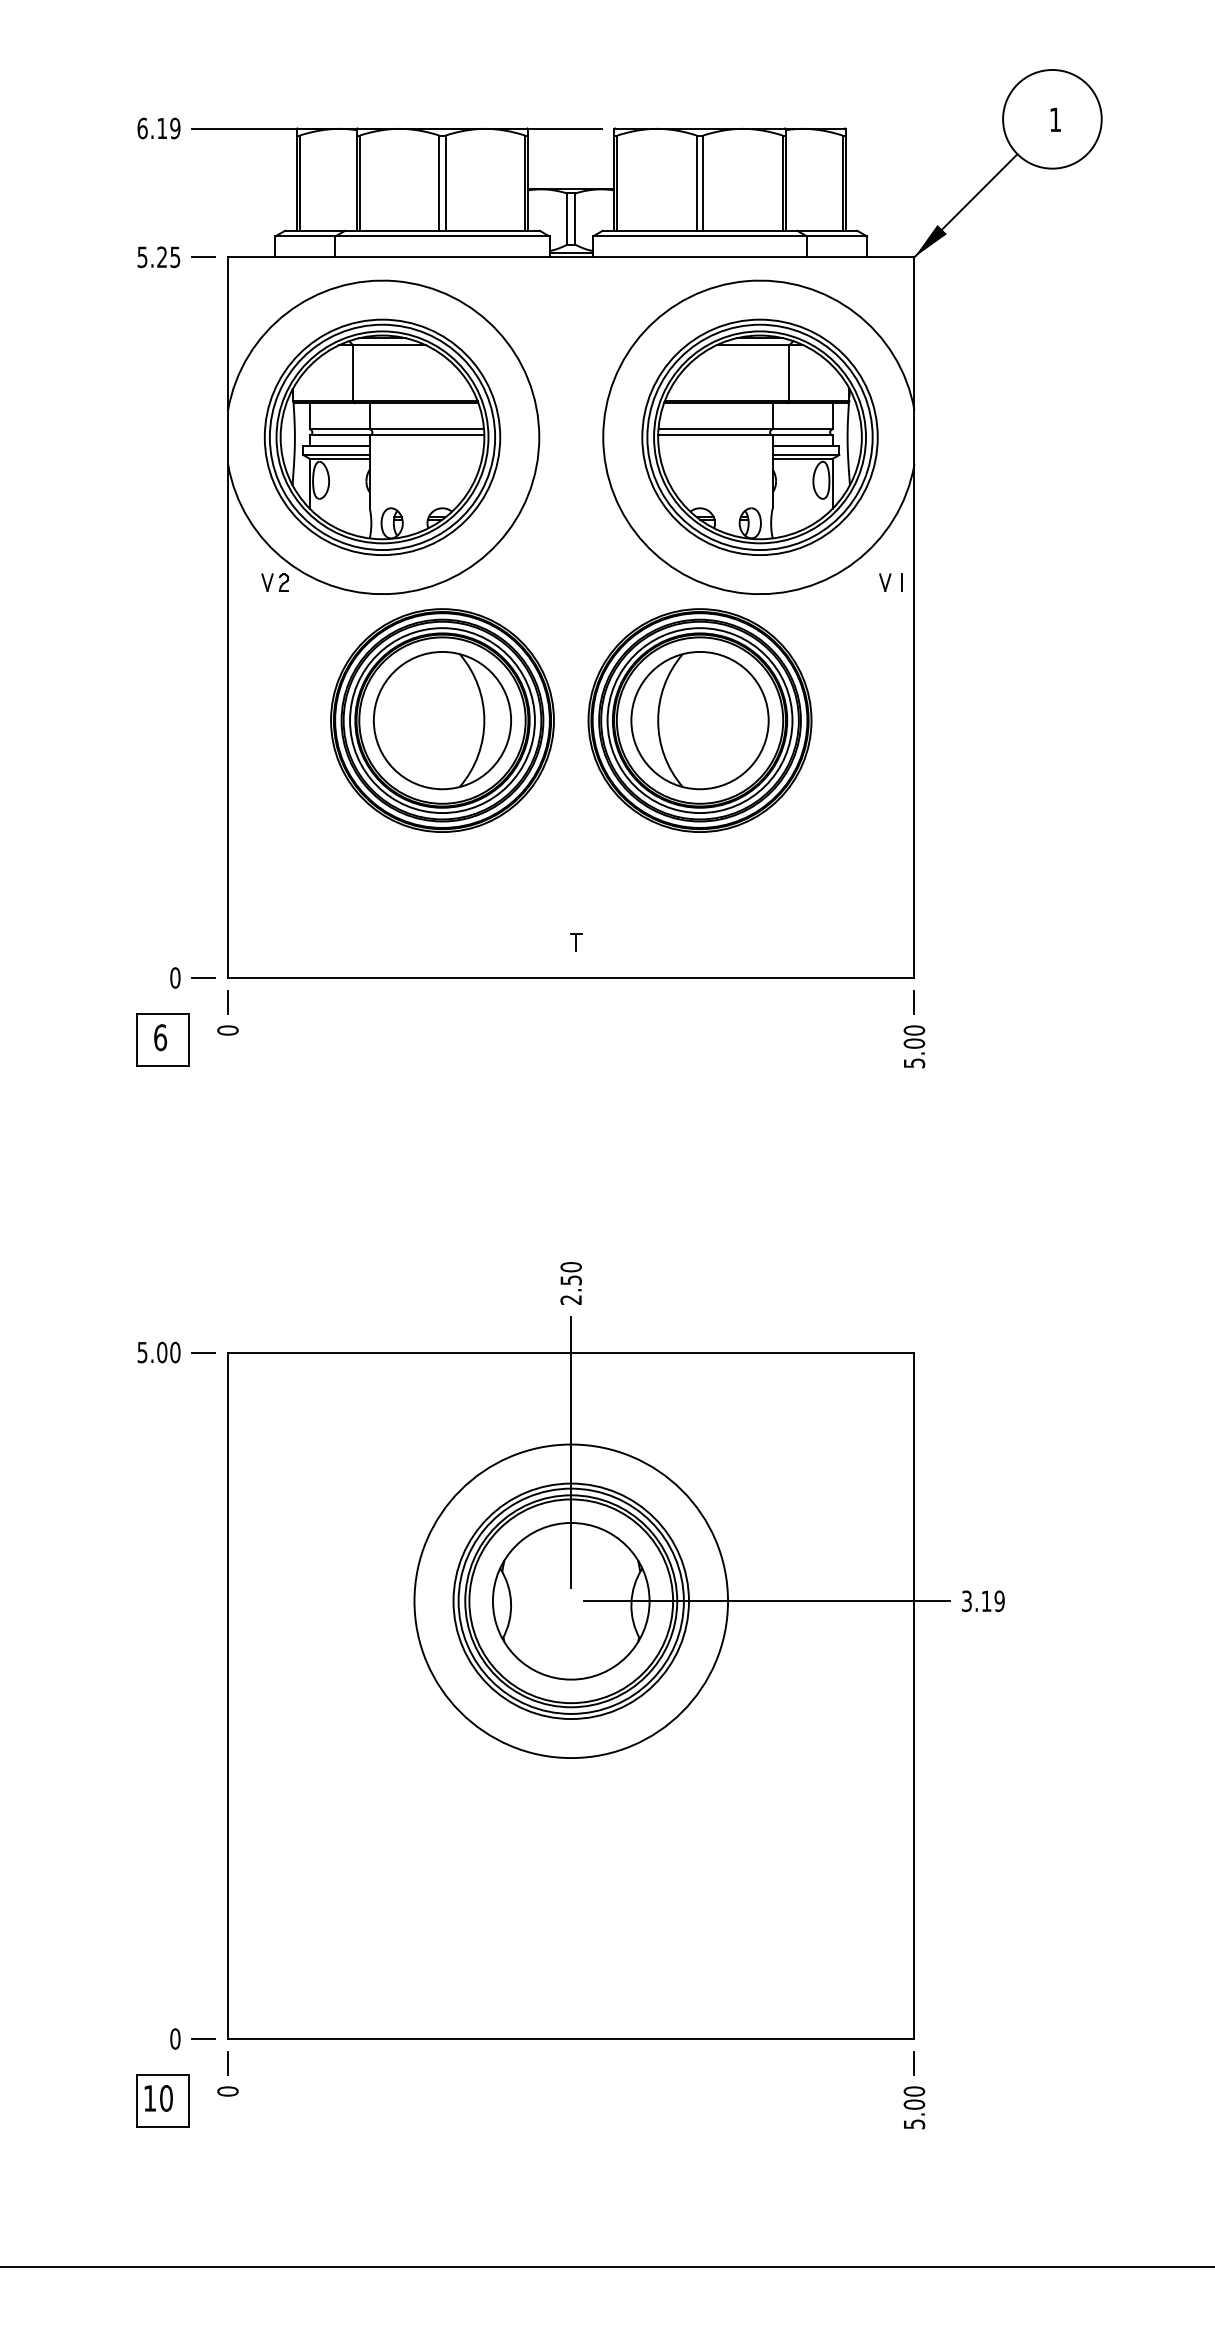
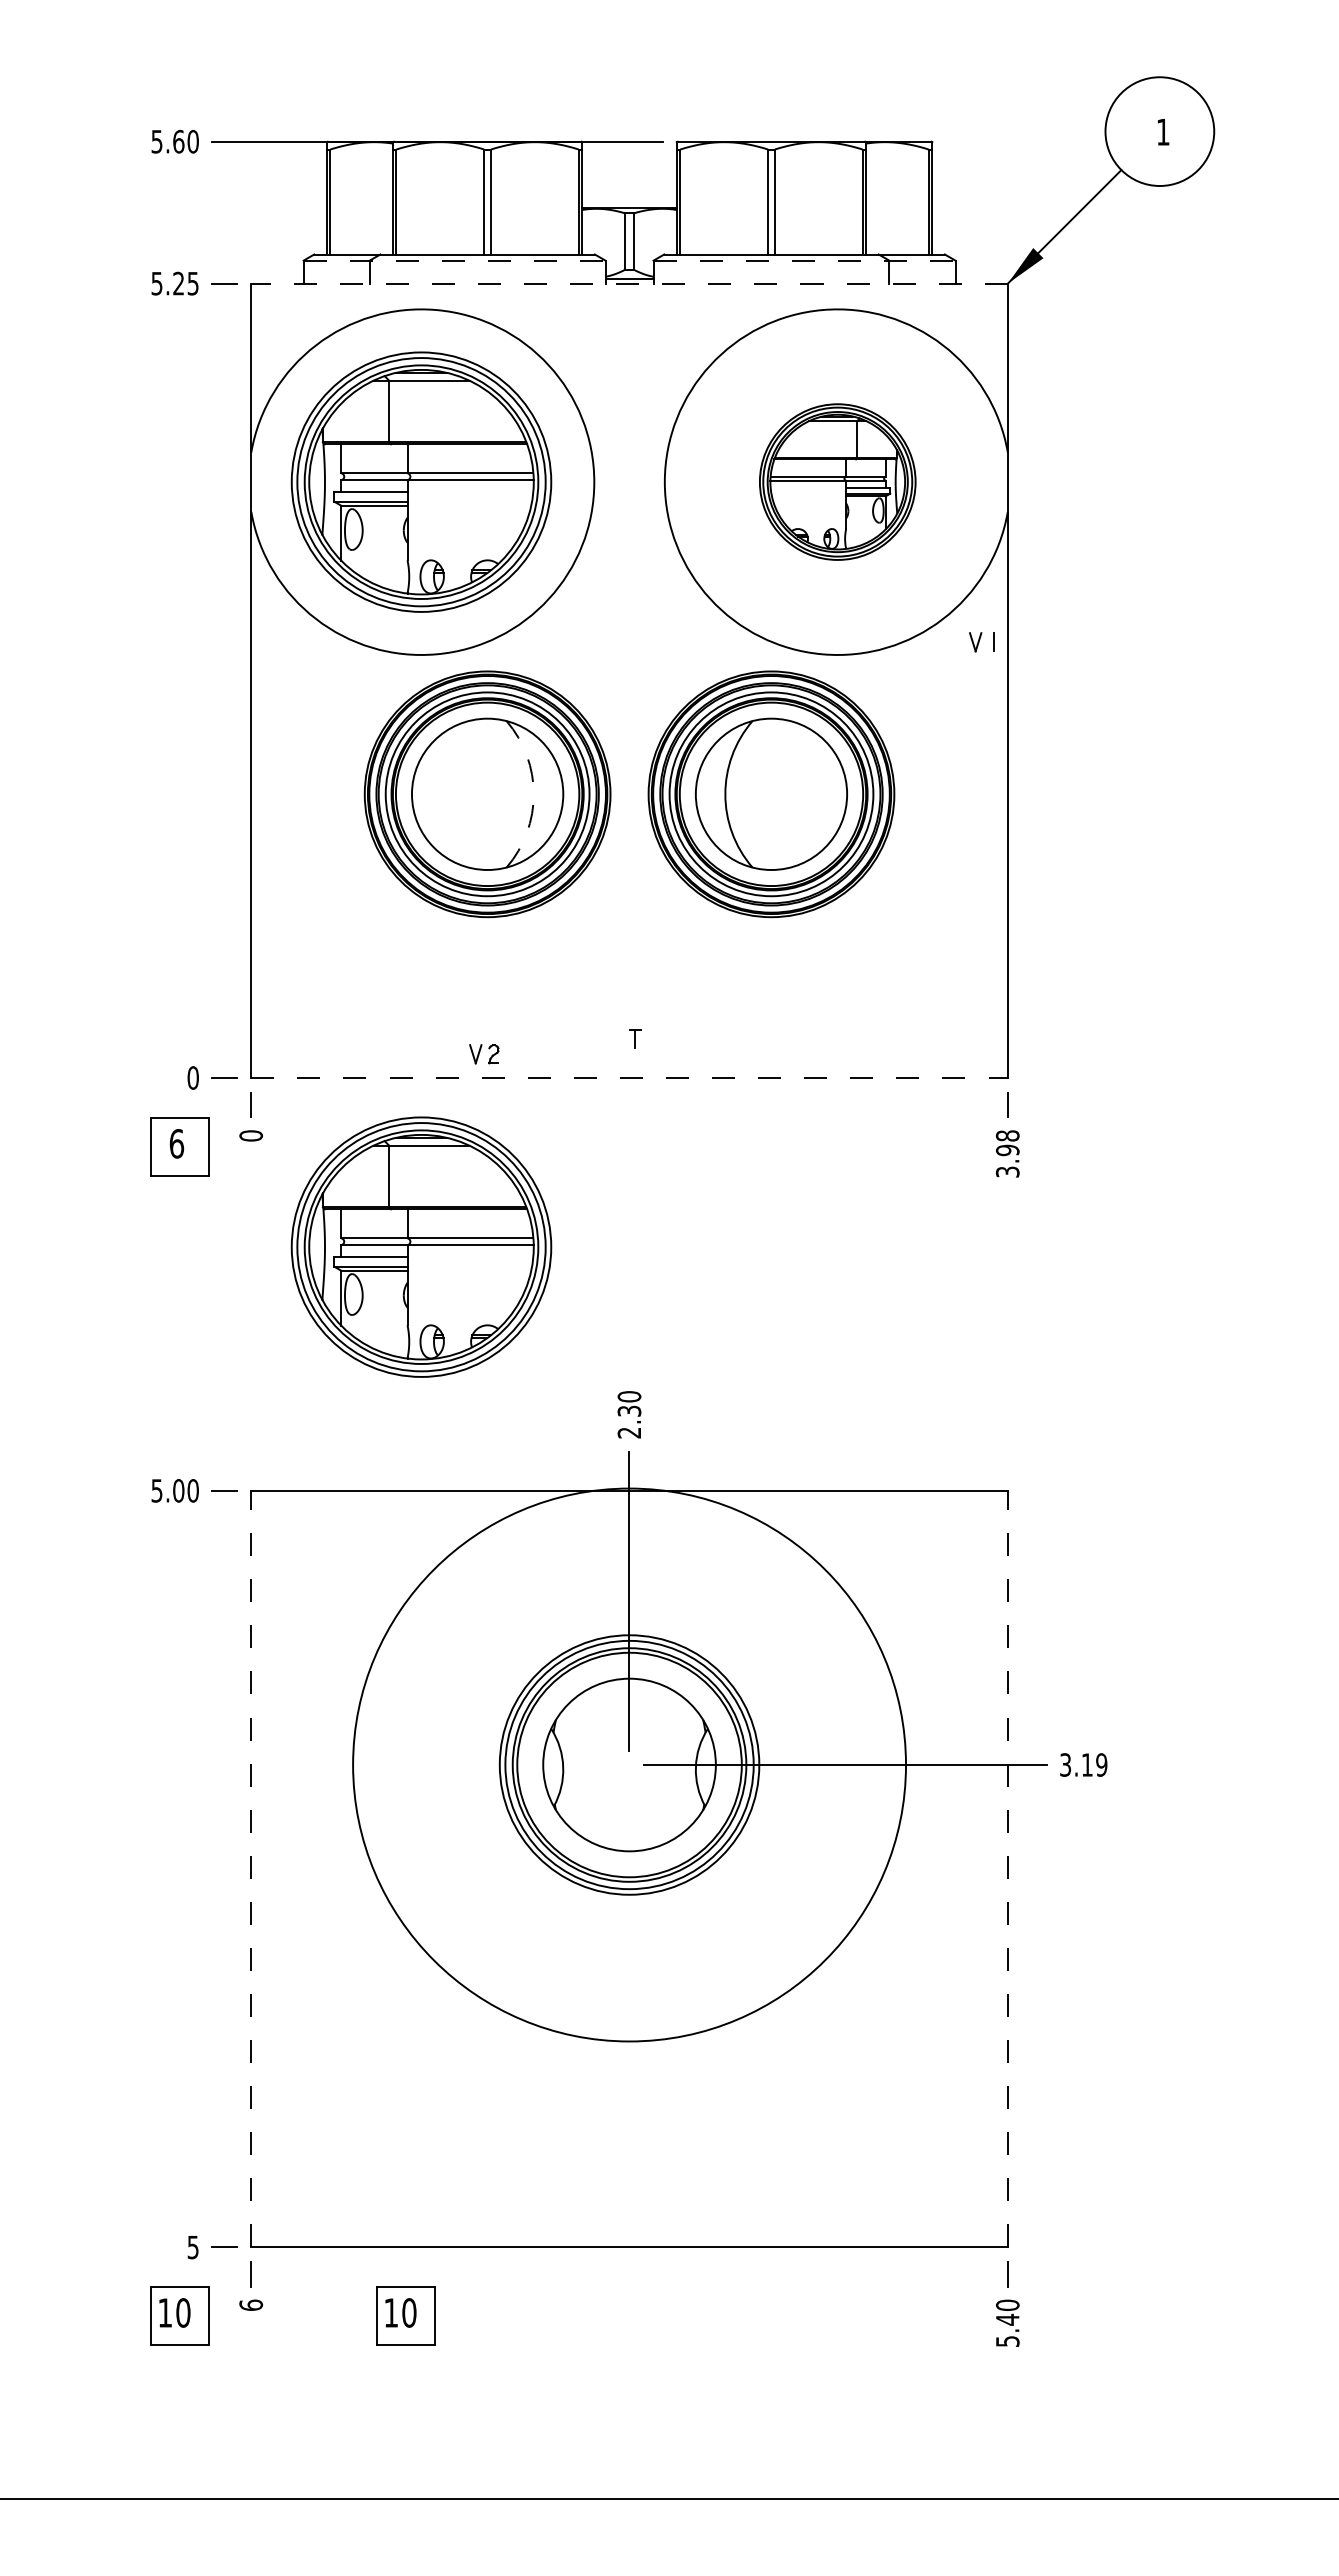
text: (158, 128) -> (174, 141), 6.19 -> 5.60
line: (413, 236) -> (455, 260), solid -> dashed
line: (730, 236) -> (805, 260), solid -> dashed
line: (571, 257) -> (629, 283), solid -> dashed
part: (759, 436) -> (837, 481), size x0.6
part: (275, 582) -> (484, 1054), moved
arc: (484, 720) -> (533, 794), solid -> dashed
line: (572, 978) -> (630, 1078), solid -> dashed
text: (914, 1046) -> (1007, 1153), 5.00 -> 3.98
part: (382, 1130) -> (421, 1246), added
text: (570, 1279) -> (628, 1410), 2.50 -> 2.30
circle: (571, 1600) -> (629, 1764), size x1.6
line: (228, 1695) -> (251, 1868), solid -> dashed
line: (914, 1695) -> (1007, 1868), solid -> dashed
text: (174, 2039) -> (192, 2247), 0 -> 5
text: (227, 2090) -> (250, 2304), 0 -> 6
part: (367, 2100) -> (405, 2315), added
text: (914, 2104) -> (1007, 2319), 5.00 -> 5.40

